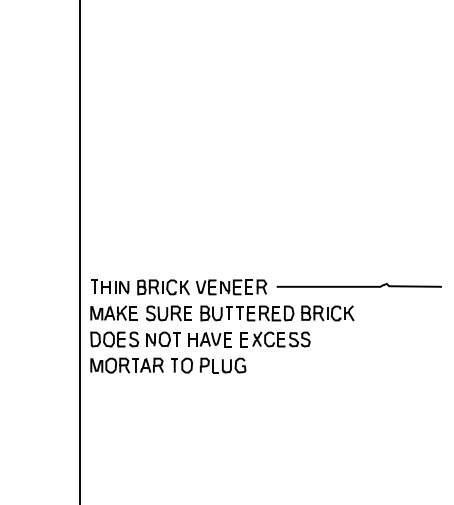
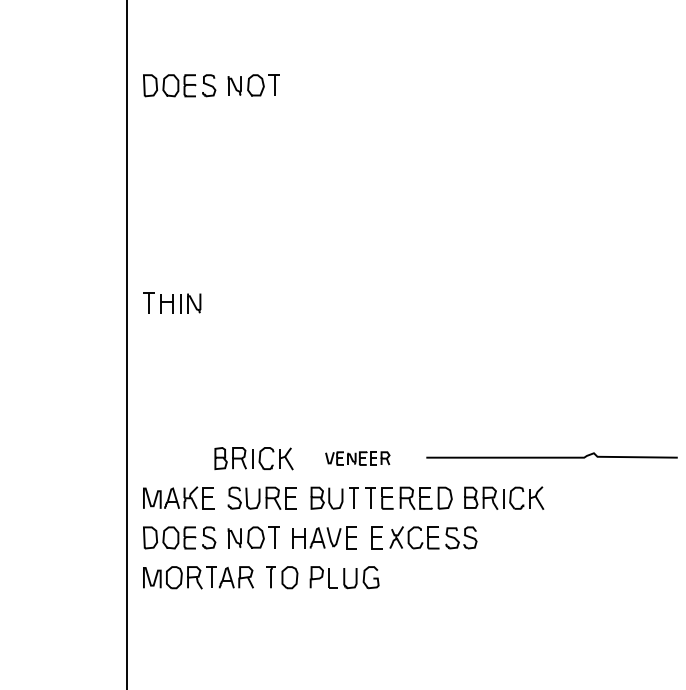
part: (135, 42) -> (211, 85), added
part: (110, 286) -> (173, 301), moved
part: (231, 287) -> (357, 458), size x0.6

